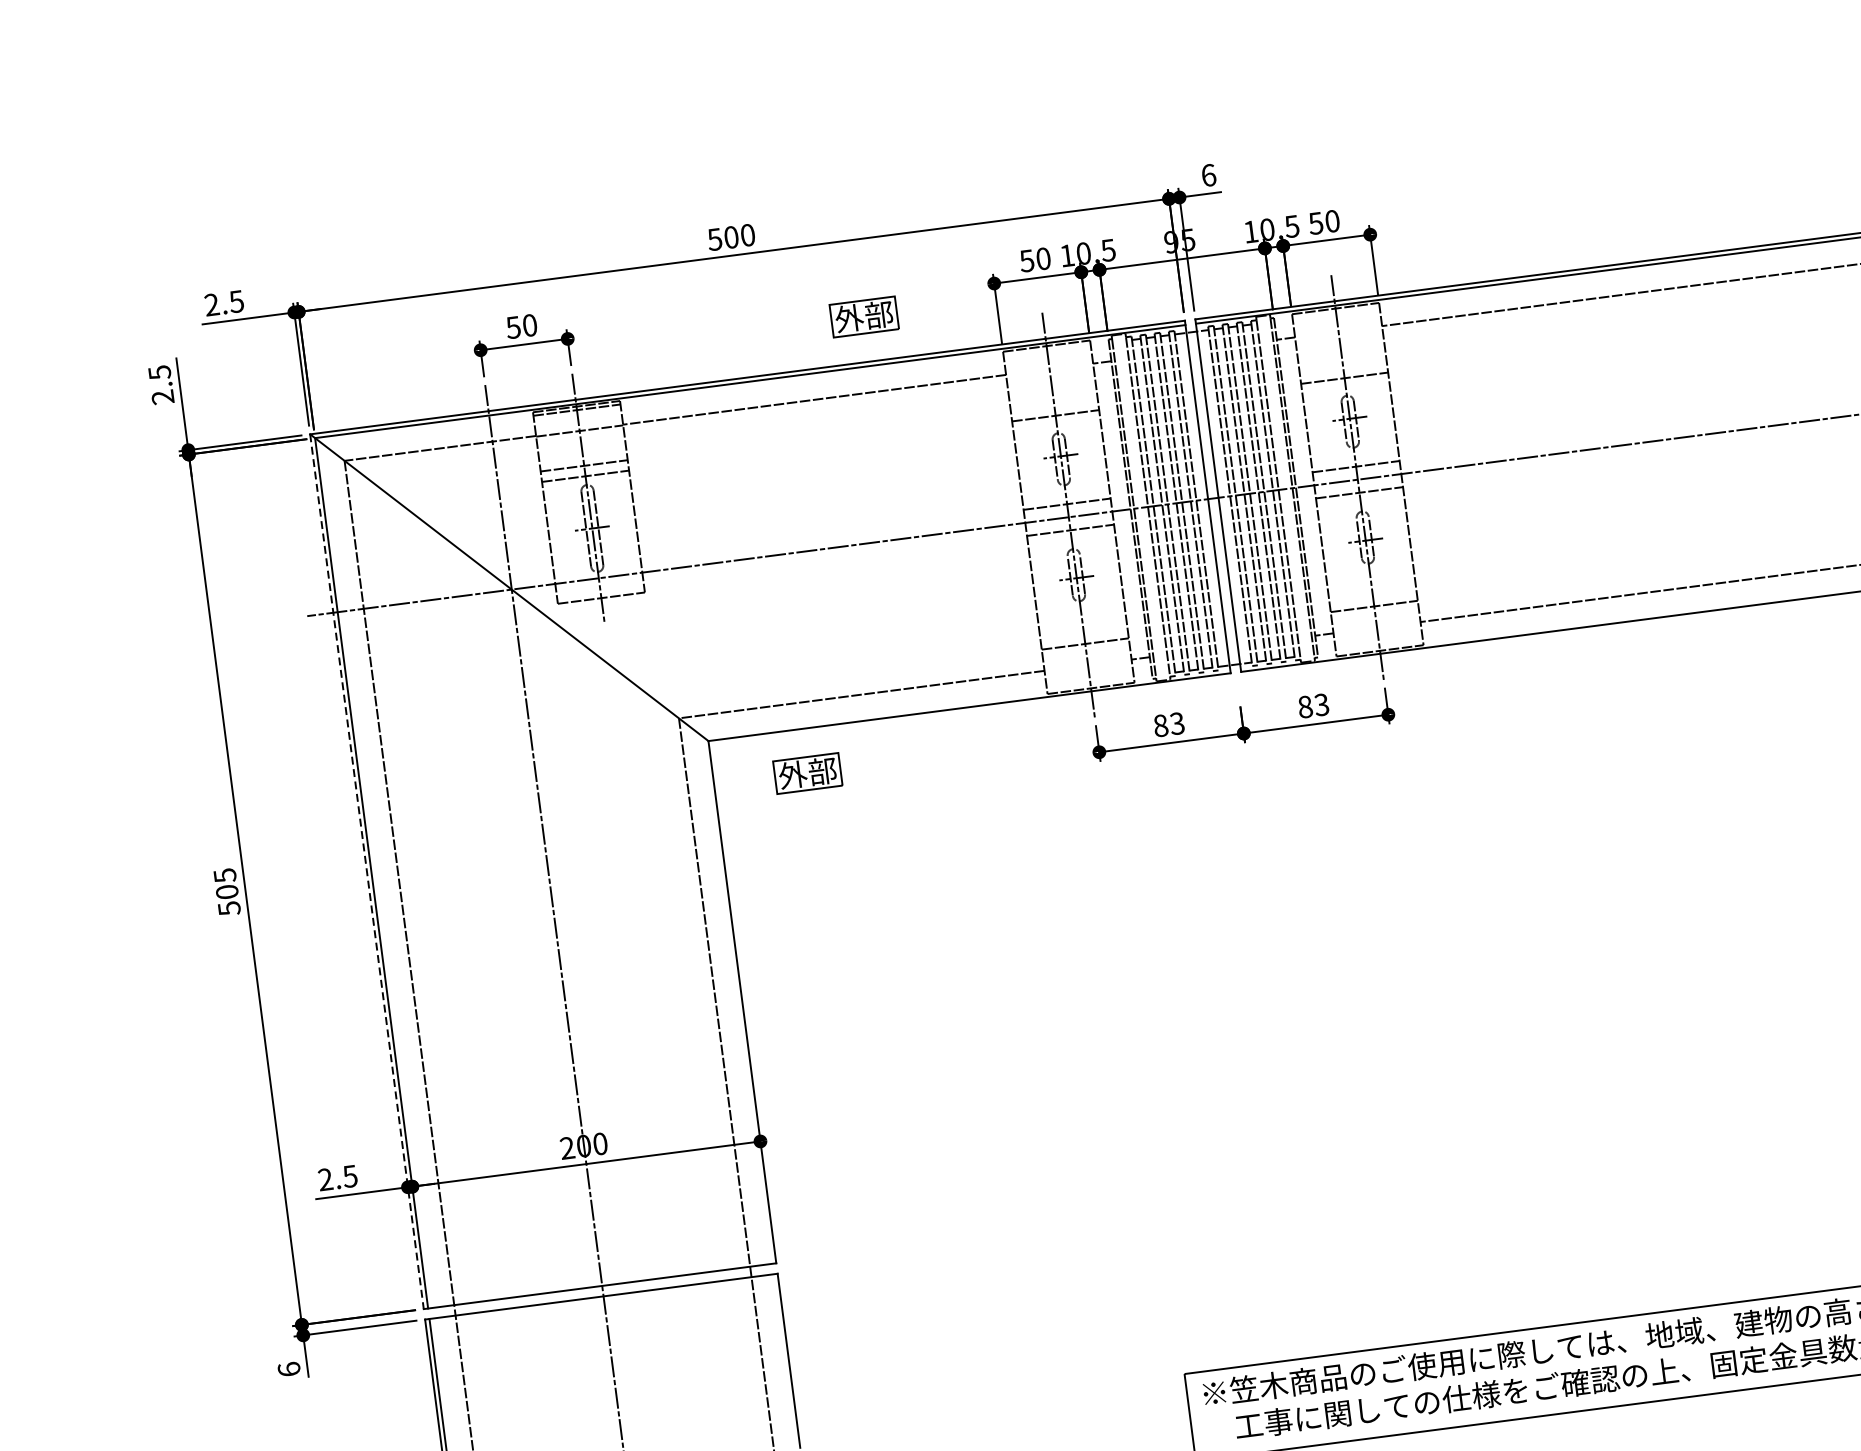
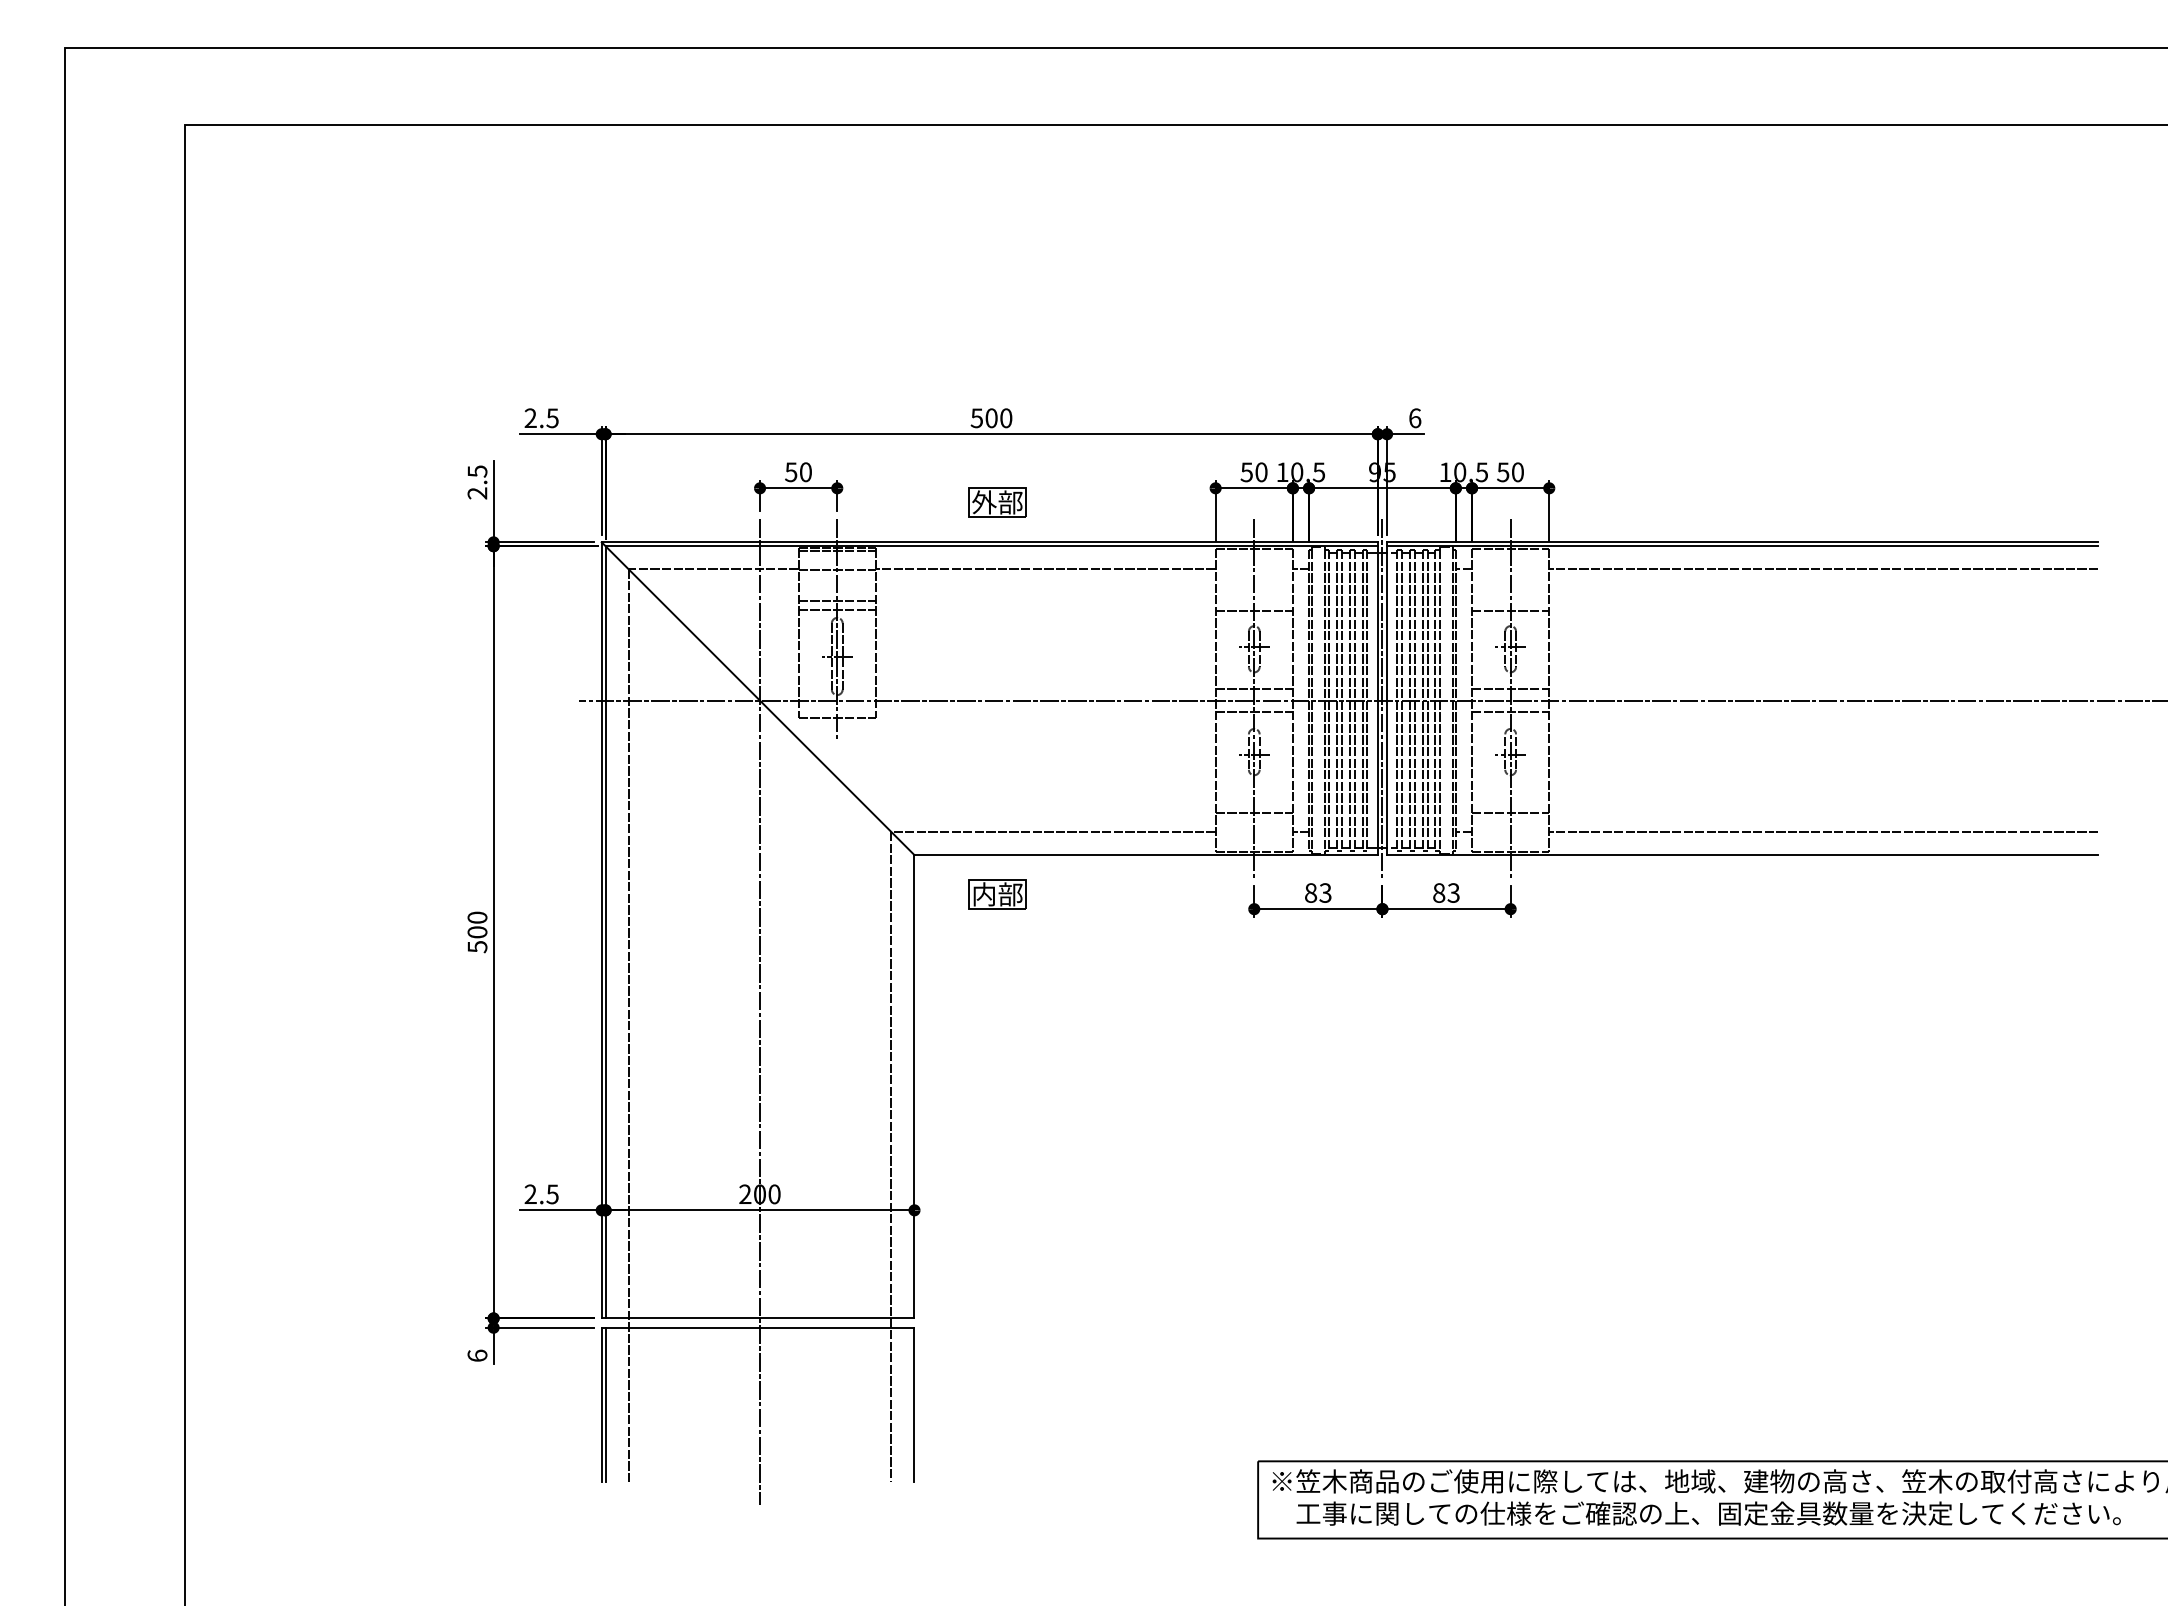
part: (864, 316) -> (997, 502), moved
line: (1213, 496) -> (1382, 698), added
text: (793, 775) -> (984, 894), 外部 -> 内部
line: (366, 871) -> (601, 930), dashed -> solid
text: (225, 875) -> (477, 917), 505 -> 500

